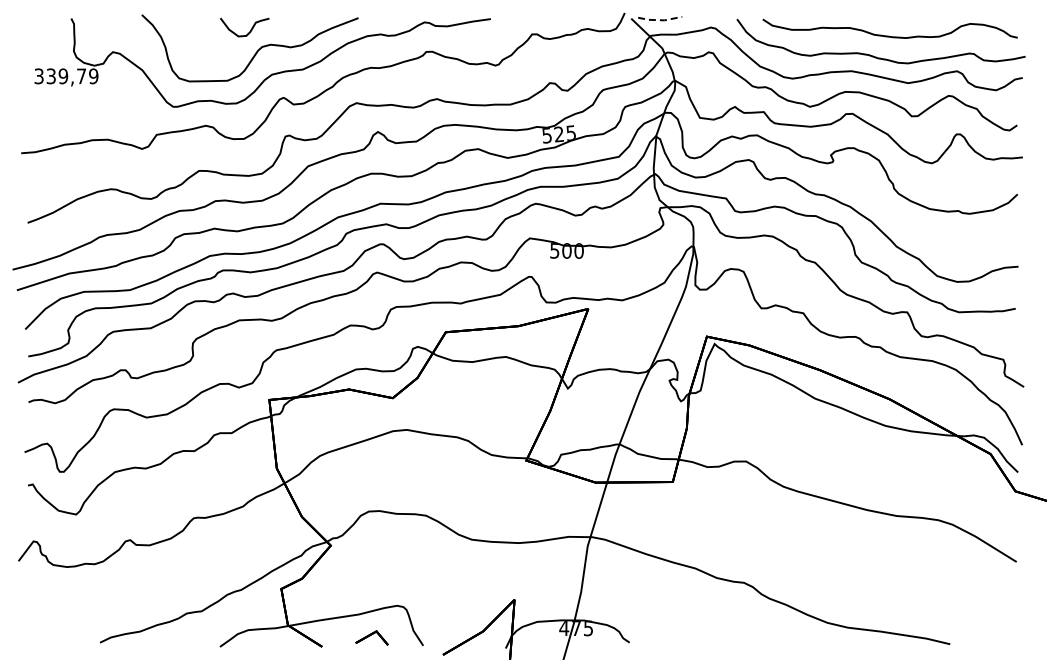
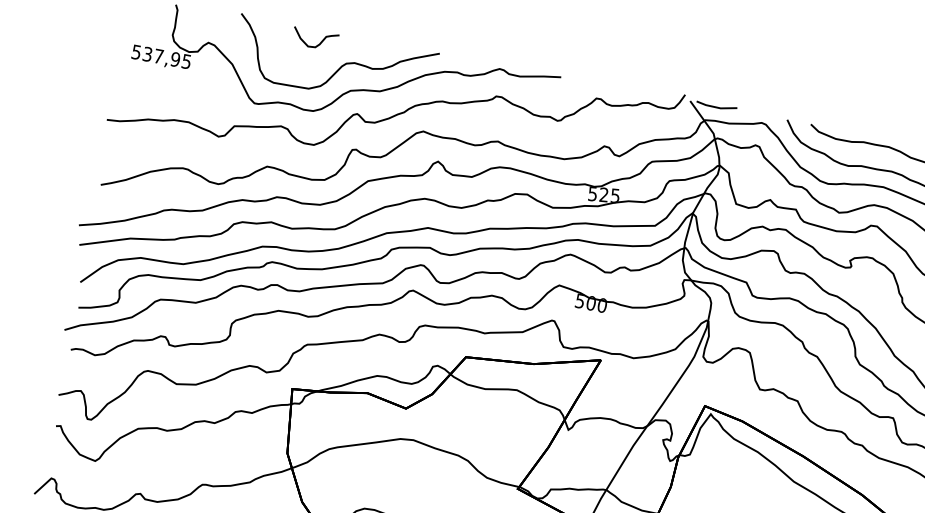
line: (660, 20) -> (716, 107), dashed -> solid
curve: (250, 29) -> (320, 42), moved
text: (66, 76) -> (161, 57), 339,79 -> 537,95

